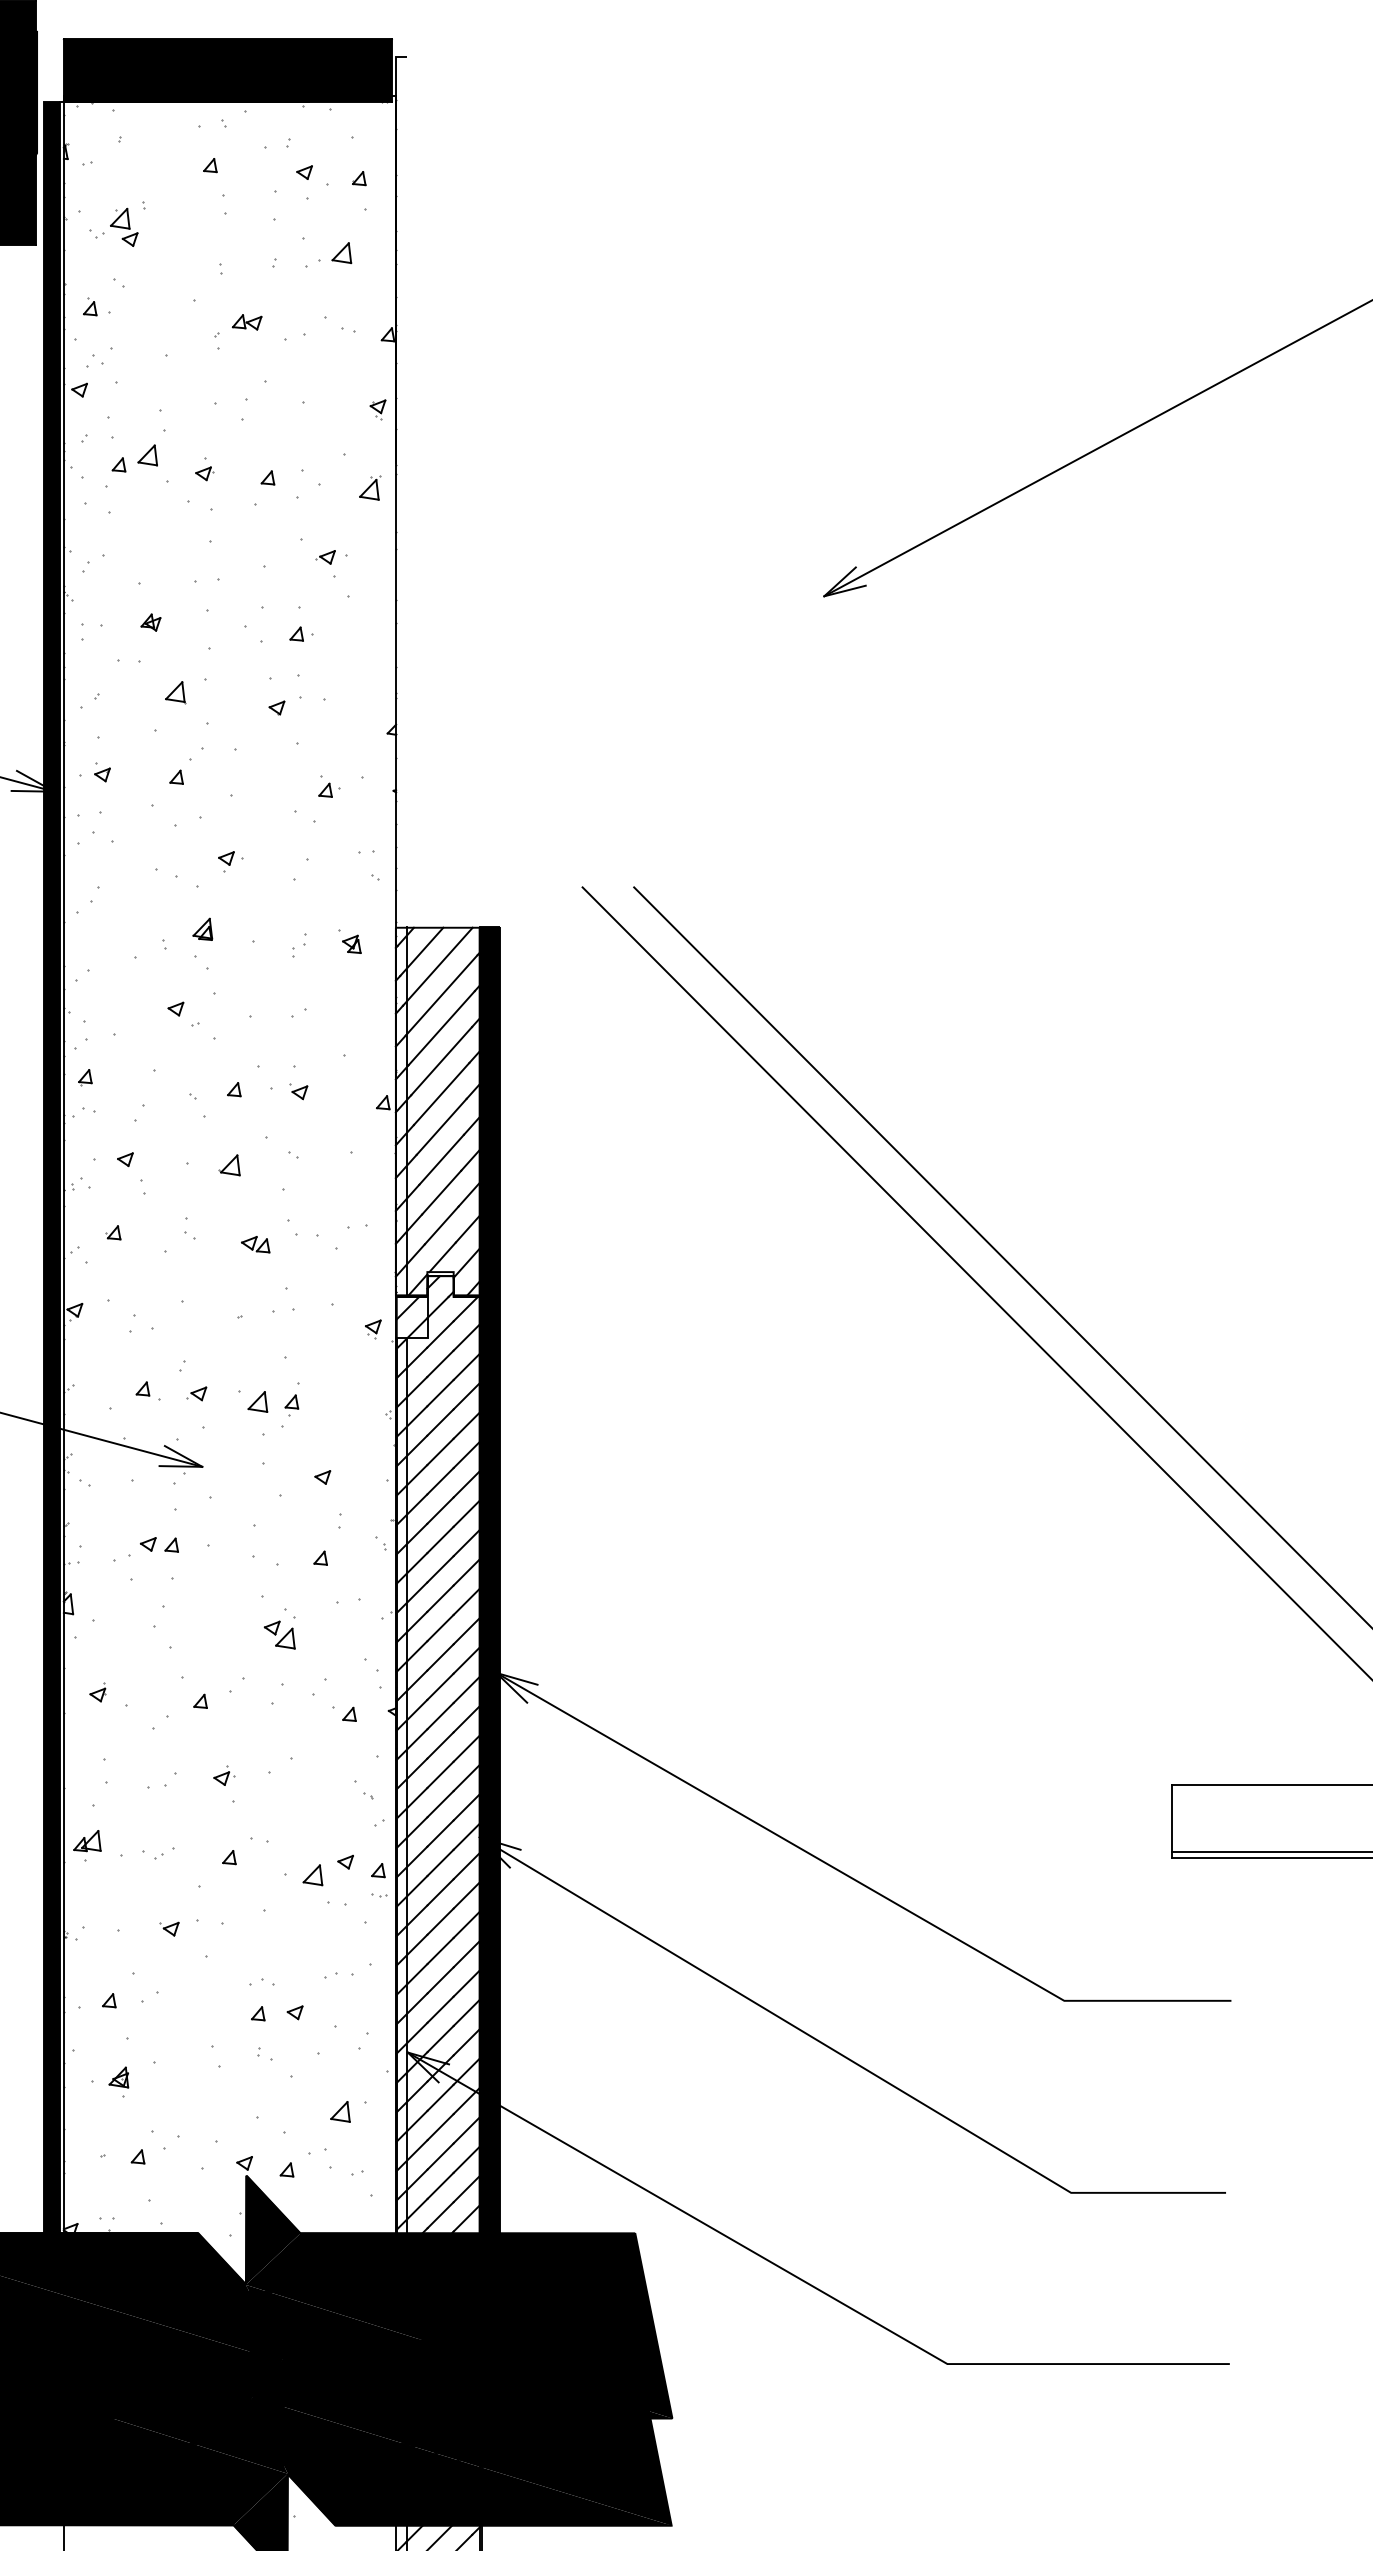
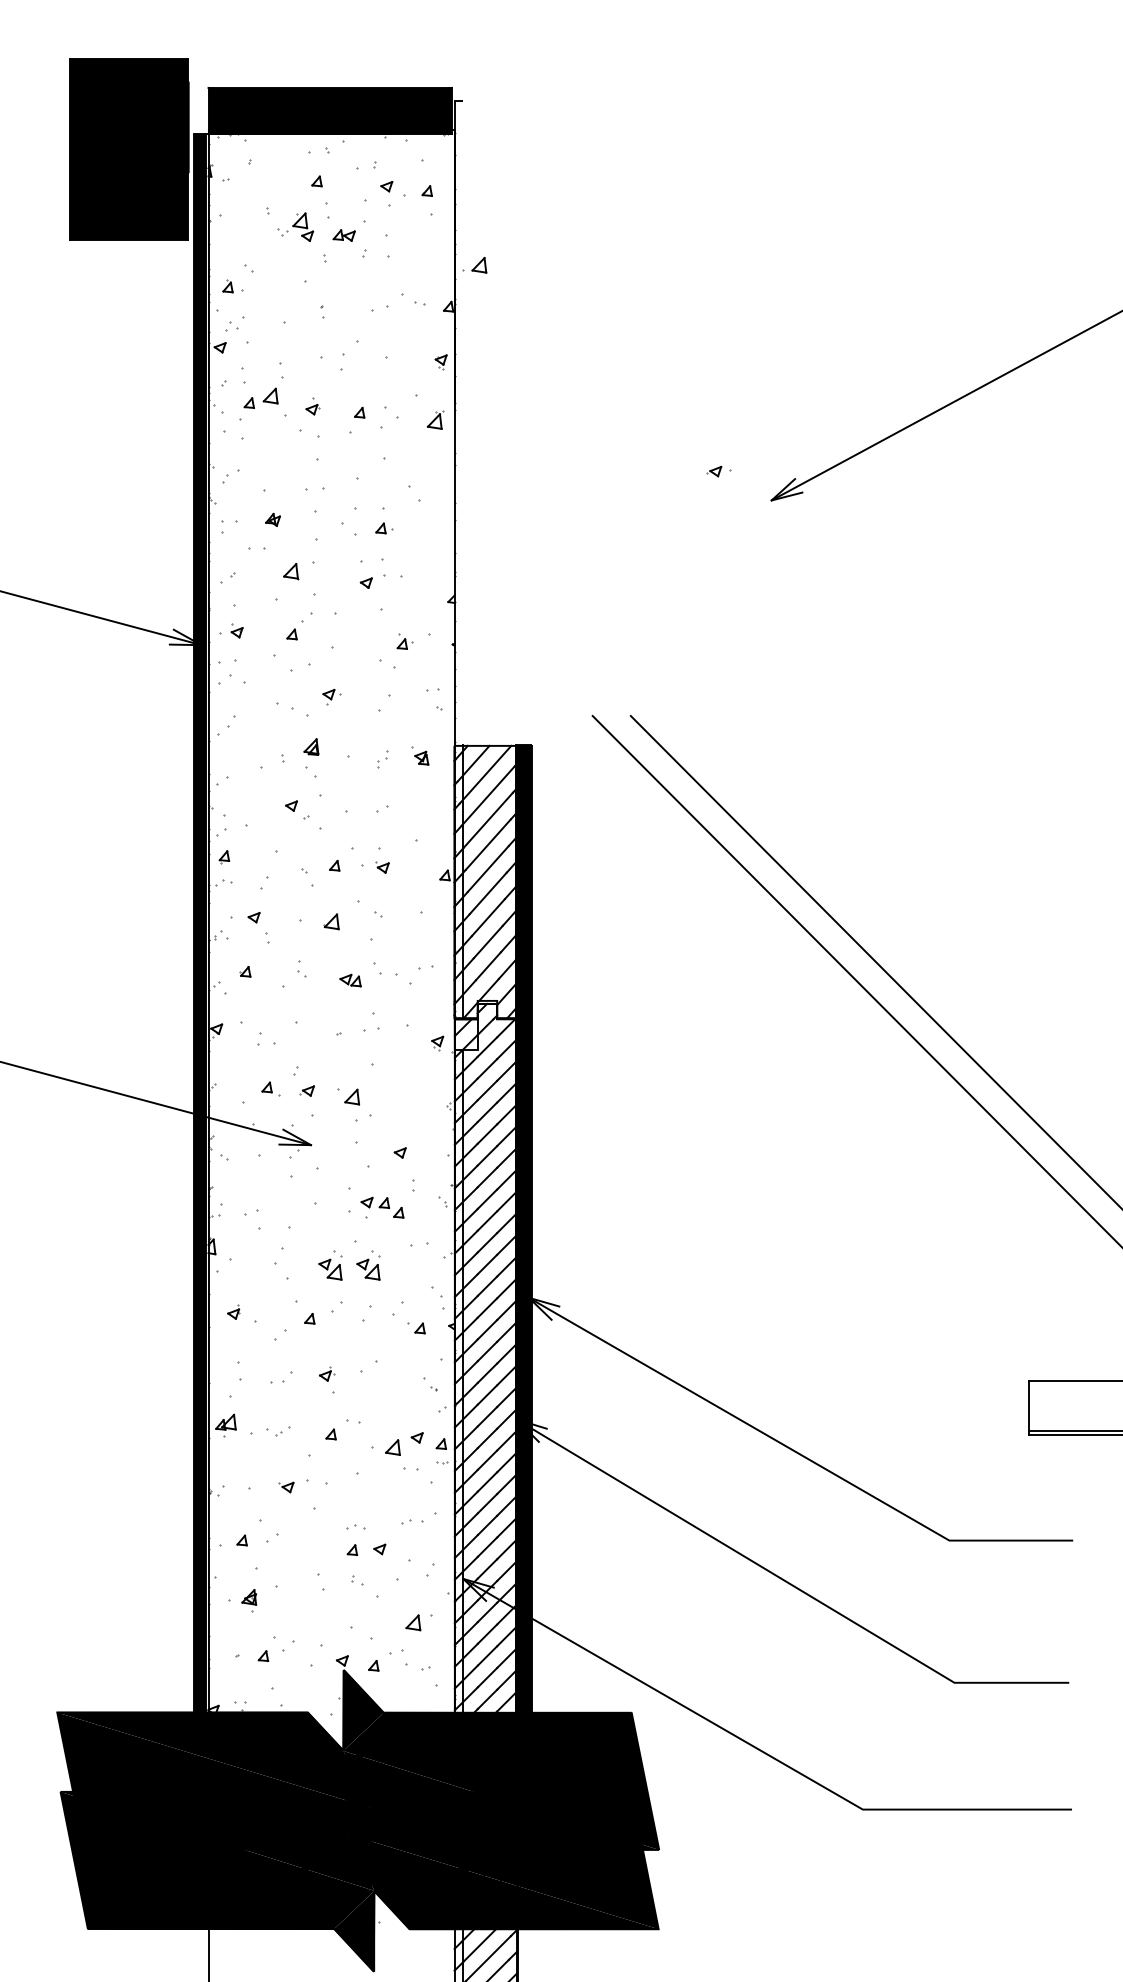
part: (113, 226) -> (295, 226), moved
part: (335, 253) -> (474, 265), moved
part: (246, 322) -> (343, 235), moved
part: (331, 557) -> (718, 471), moved
part: (292, 1399) -> (377, 1095), removed
part: (158, 1544) -> (374, 1202), moved
part: (228, 1629) -> (330, 1265), added

